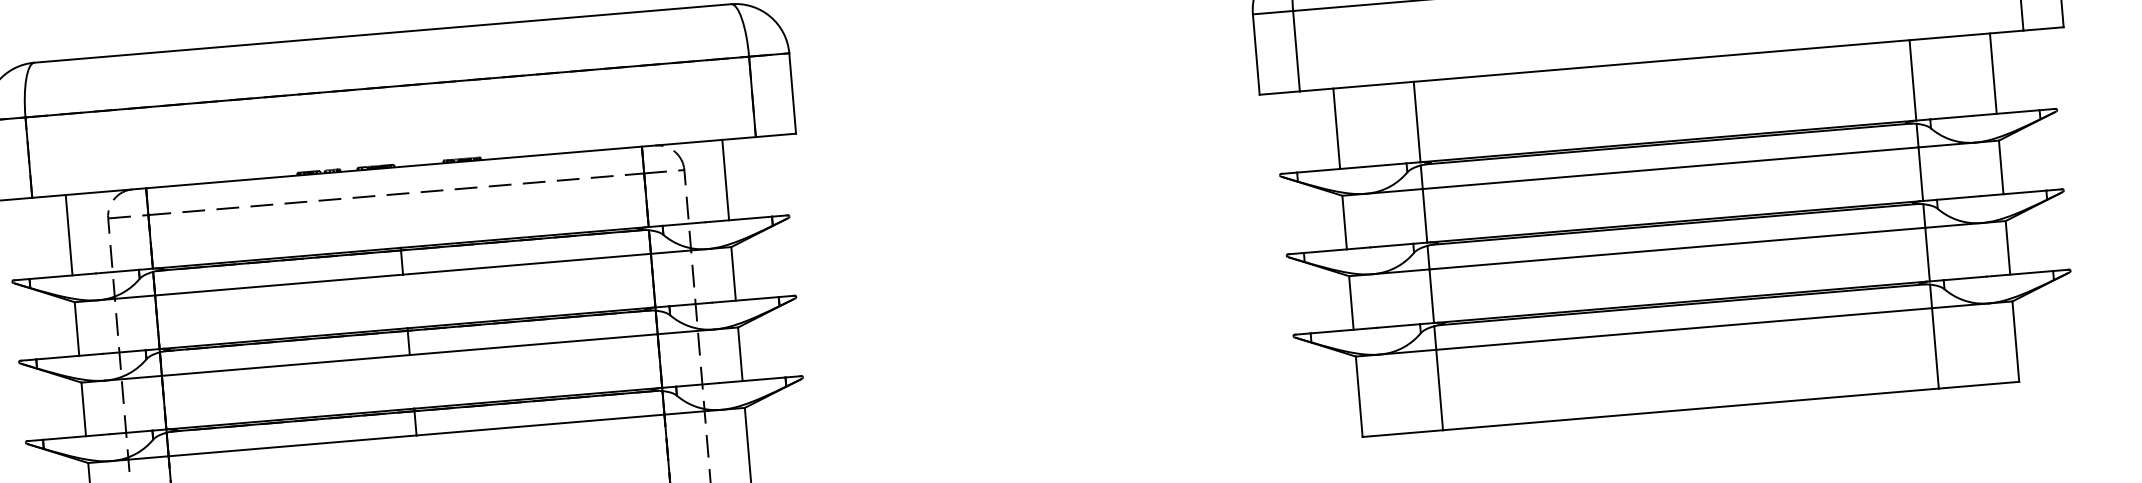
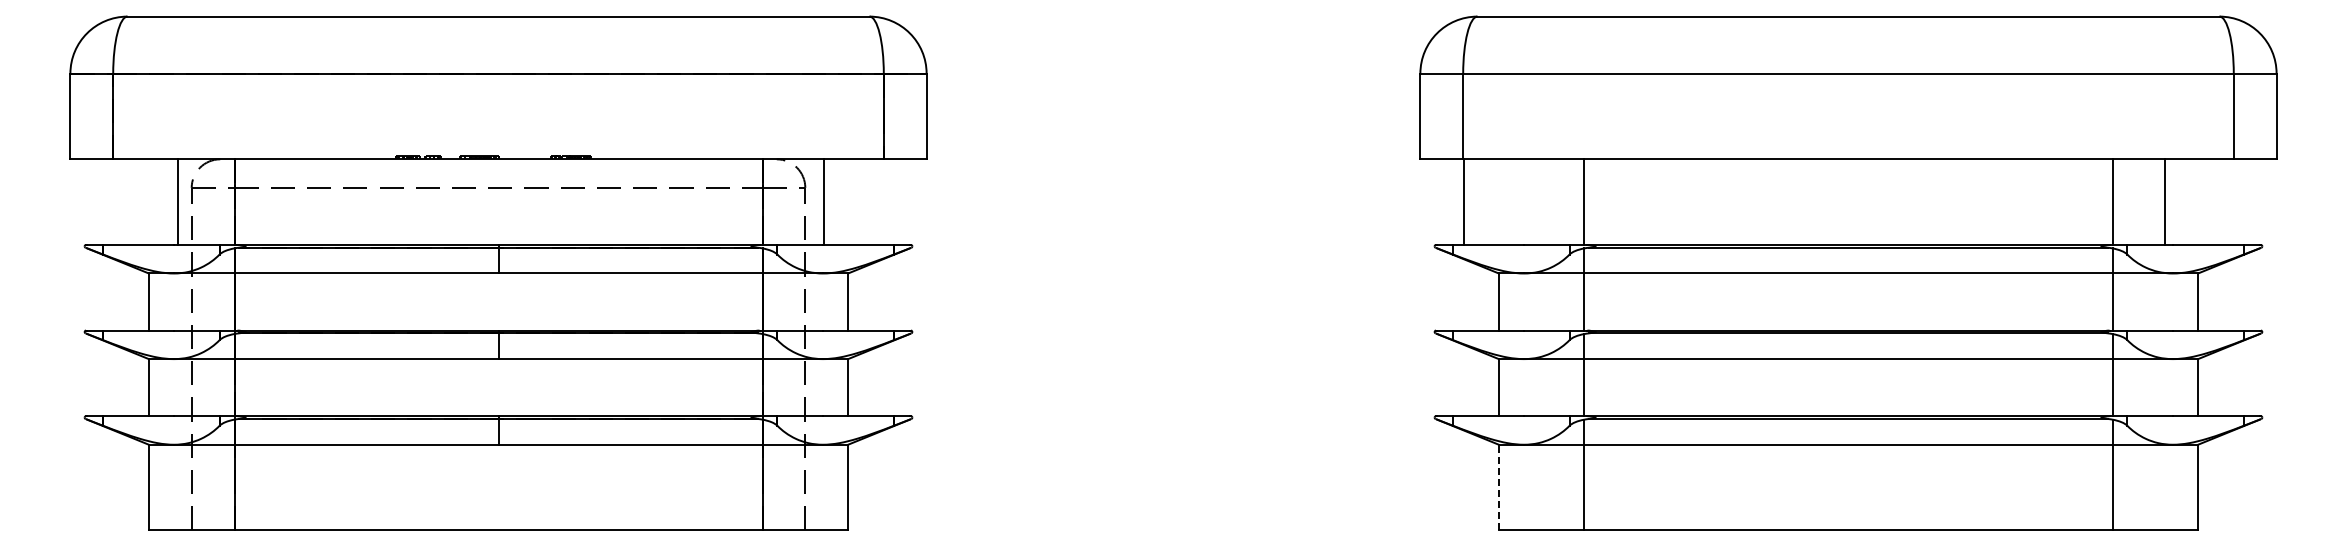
line: (1993, 73) -> (2165, 201), moved
line: (1336, 128) -> (1463, 201), moved
line: (726, 179) -> (824, 201), moved
line: (68, 234) -> (177, 201), moved
line: (1358, 396) -> (1498, 487), solid -> dashed

